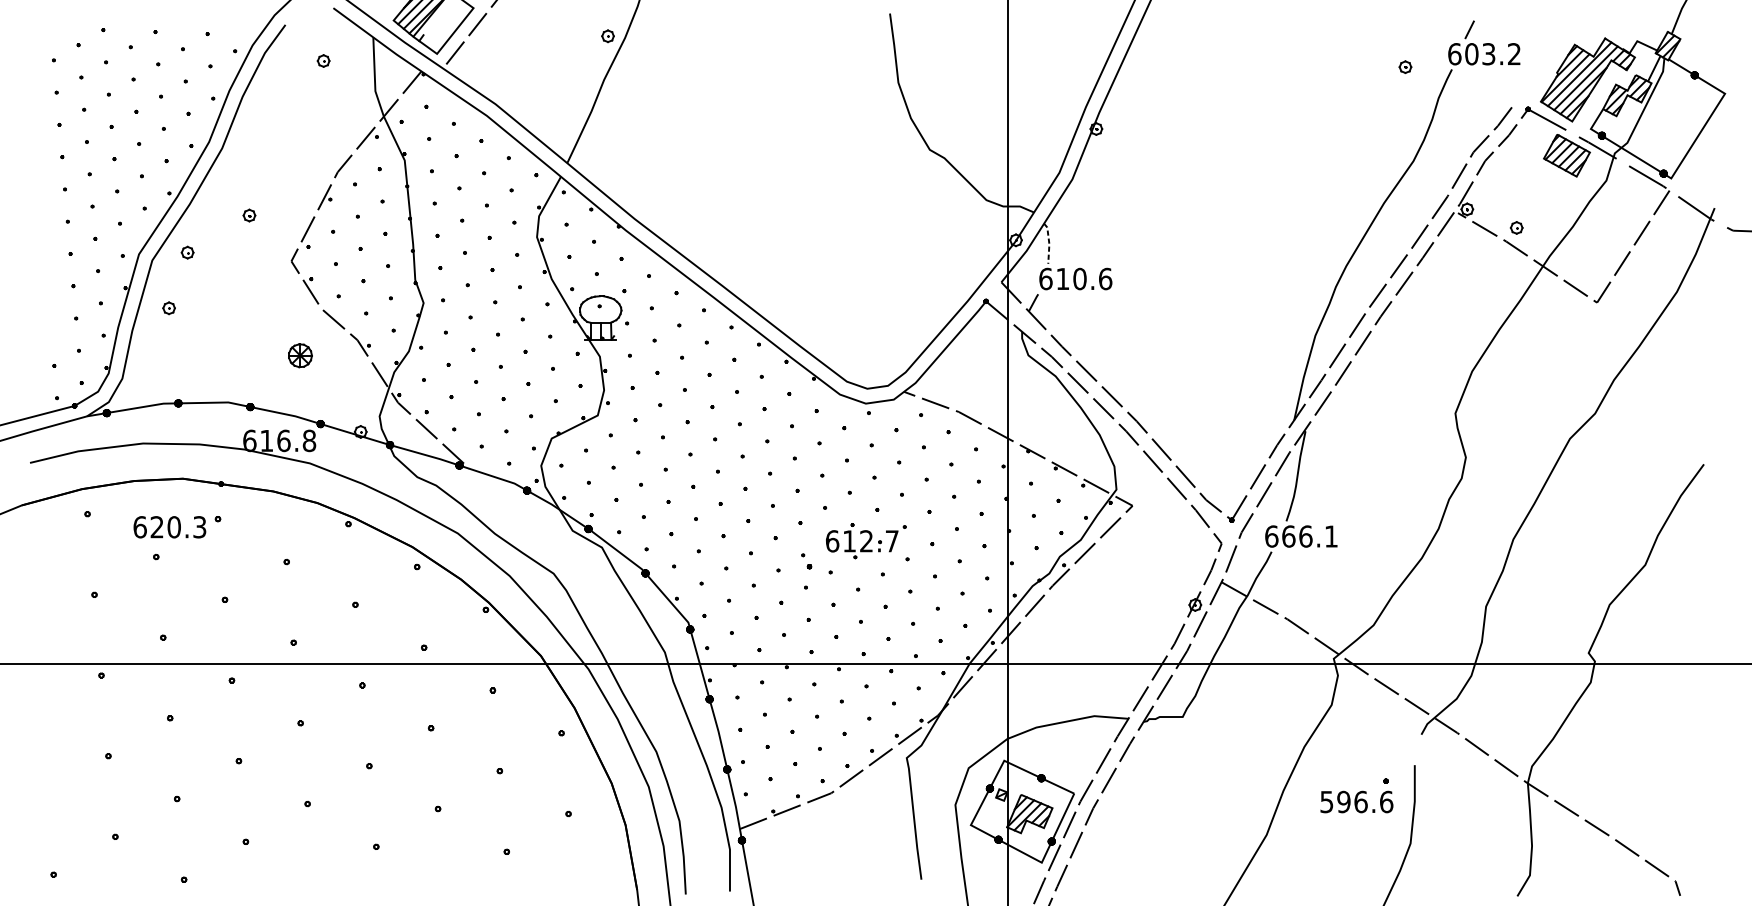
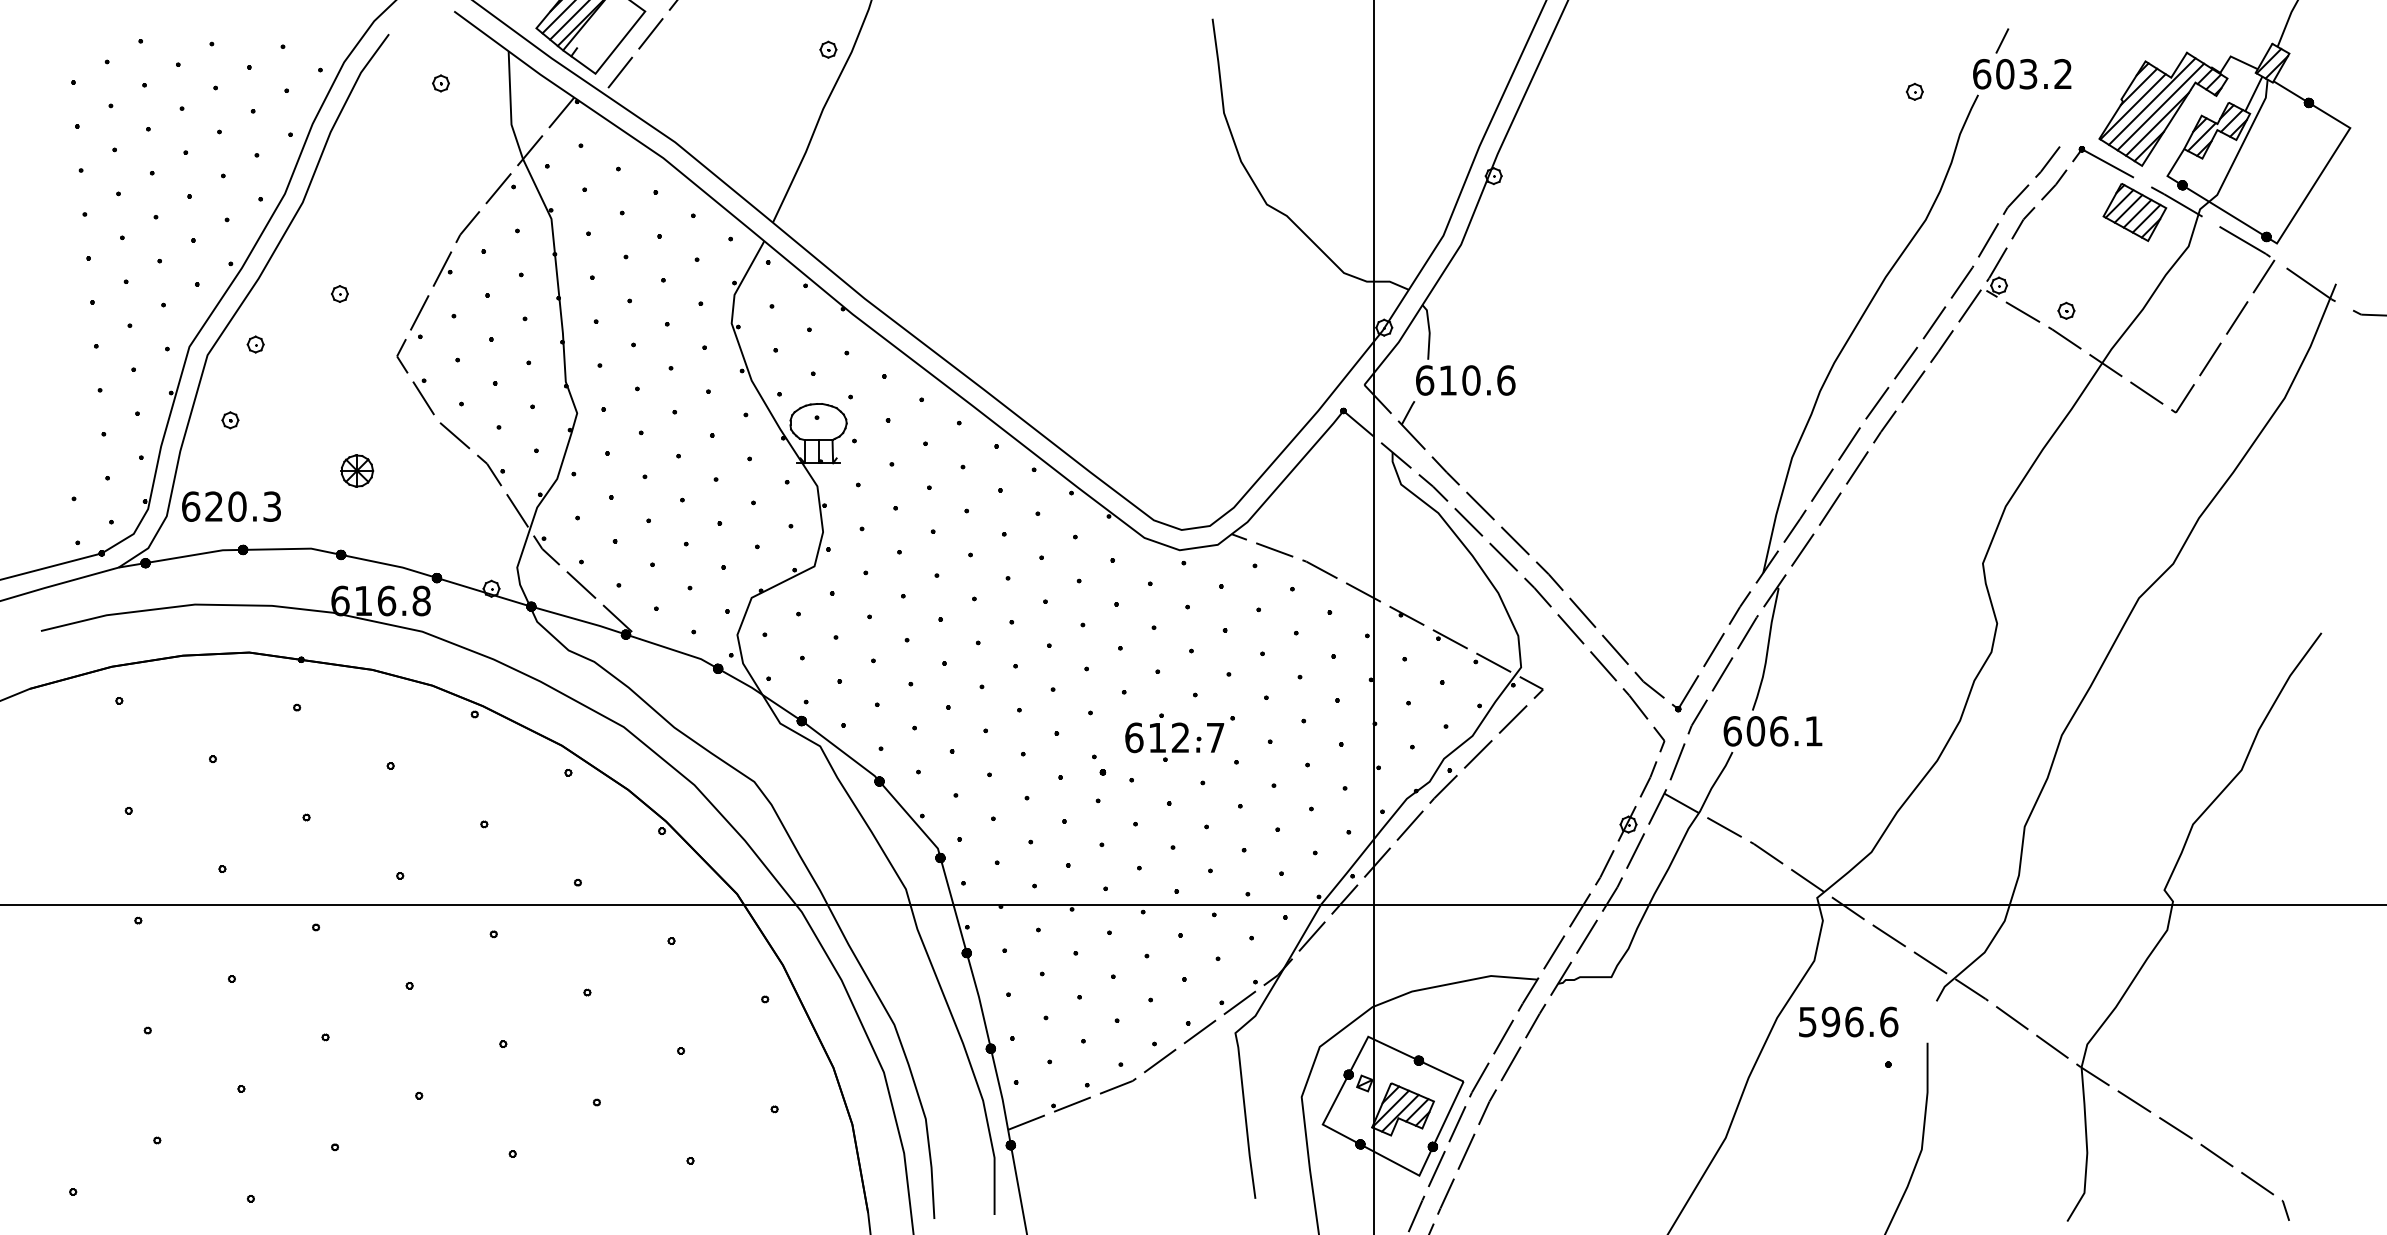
line: (1049, 243) -> (1429, 331), dashed -> solid
part: (300, 355) -> (357, 470), moved
text: (169, 527) -> (231, 506), moved
text: (1288, 536) -> (1755, 731), 666.1 -> 606.1
text: (1356, 801) -> (1848, 1021), moved

